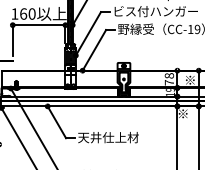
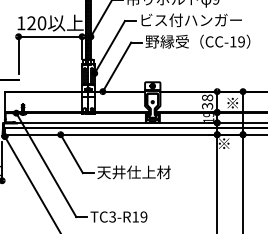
text: (23, 14) -> (31, 23), 160 -> 120
text: (169, 82) -> (207, 105), 78 -> 38

